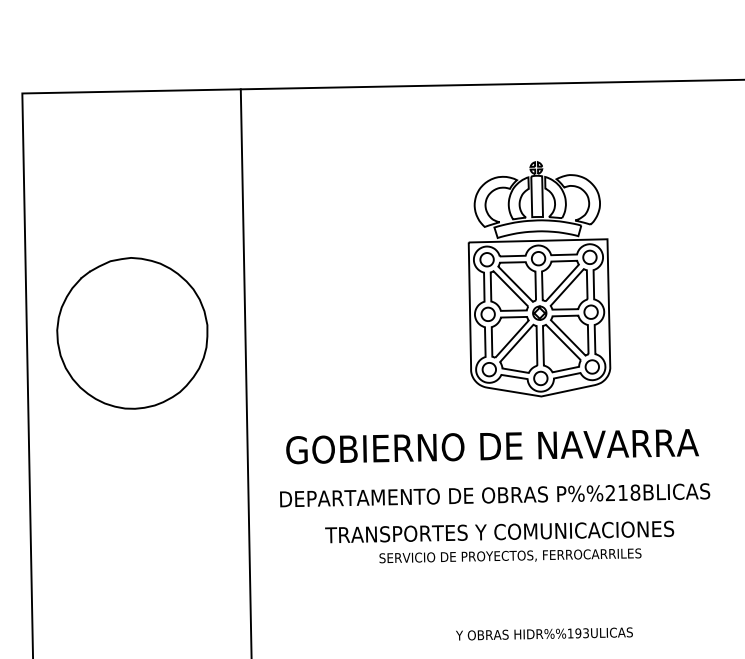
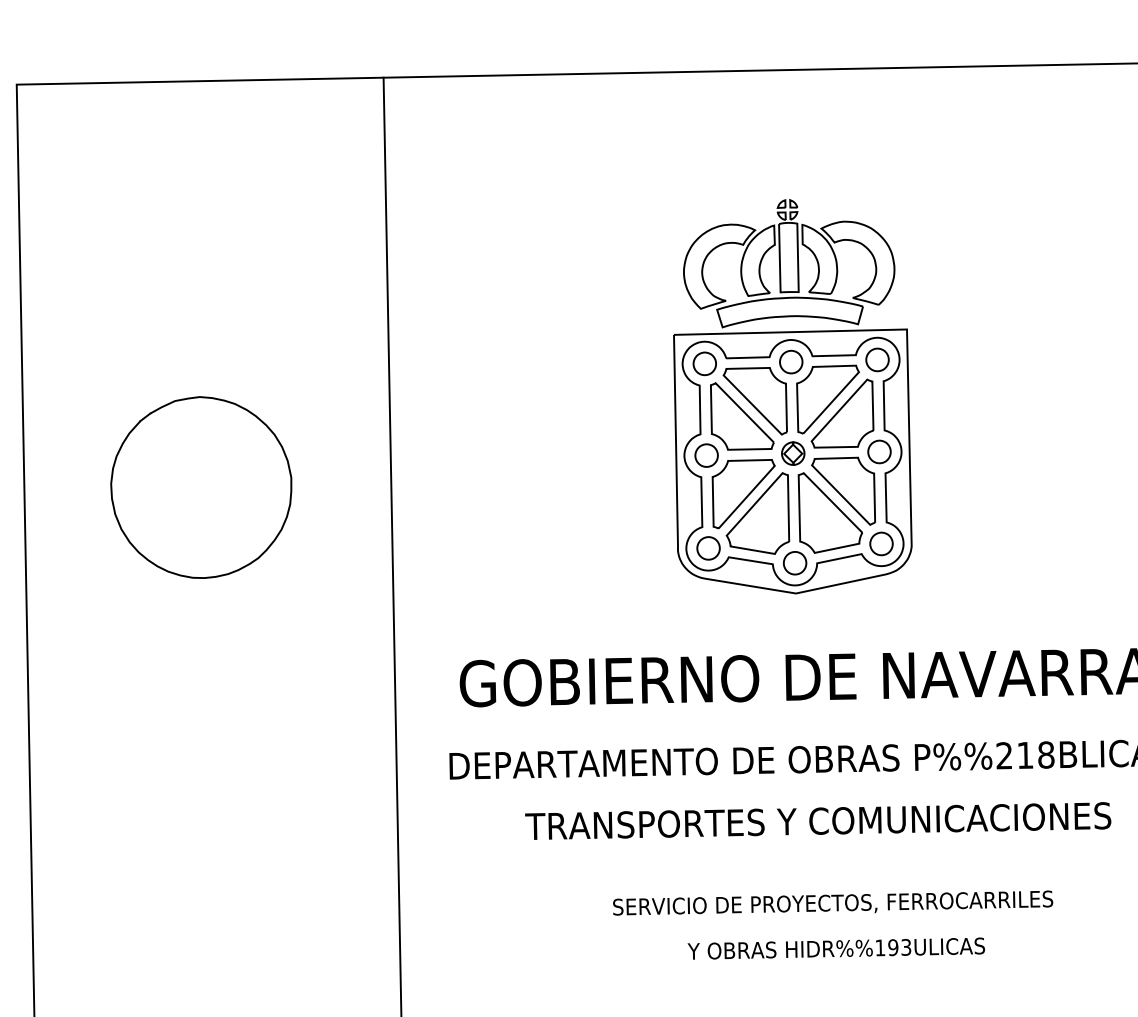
part: (539, 279) -> (792, 397), moved
part: (131, 333) -> (200, 487), size x0.71
text: (510, 555) -> (833, 902), moved
text: (544, 633) -> (836, 947), moved

